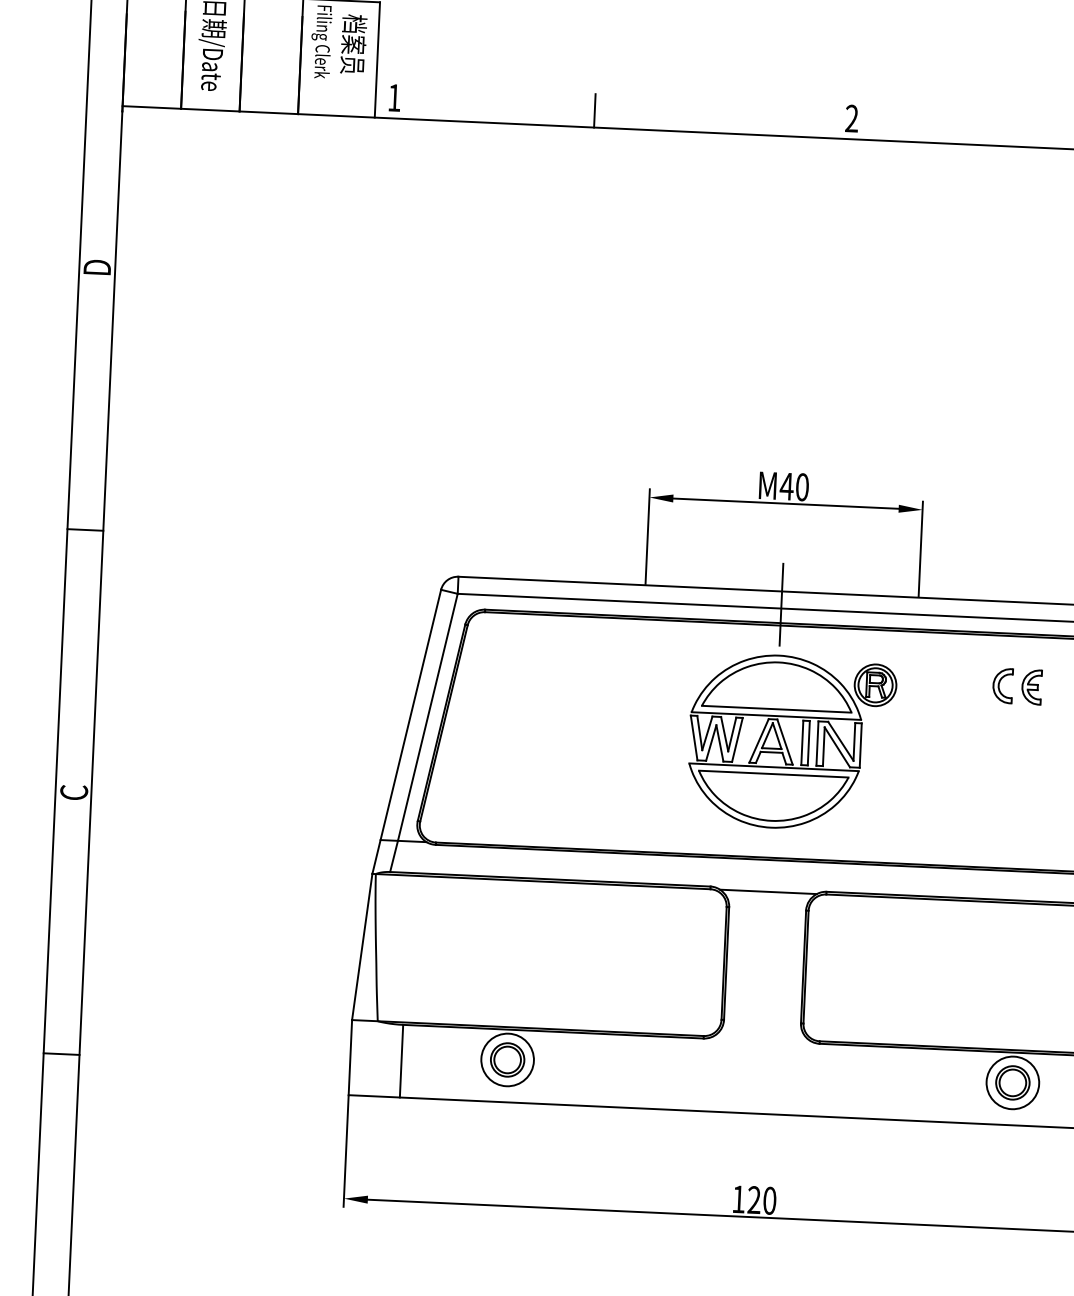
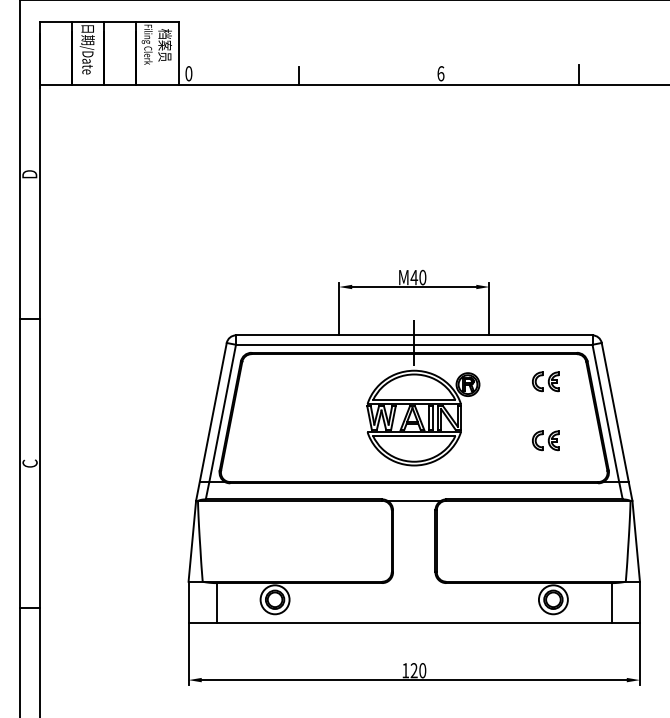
text: (393, 97) -> (188, 73), 1 -> 0
text: (851, 118) -> (440, 73), 2 -> 6
part: (1011, 793) -> (545, 440), added

